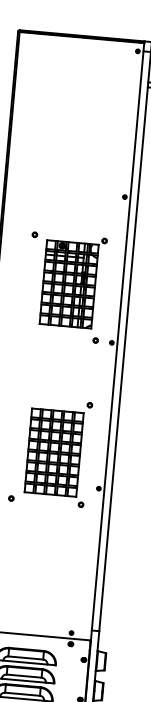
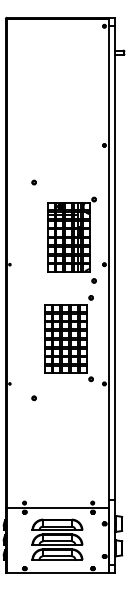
part: (72, 287) -> (71, 239), moved
part: (57, 452) -> (68, 338), moved

